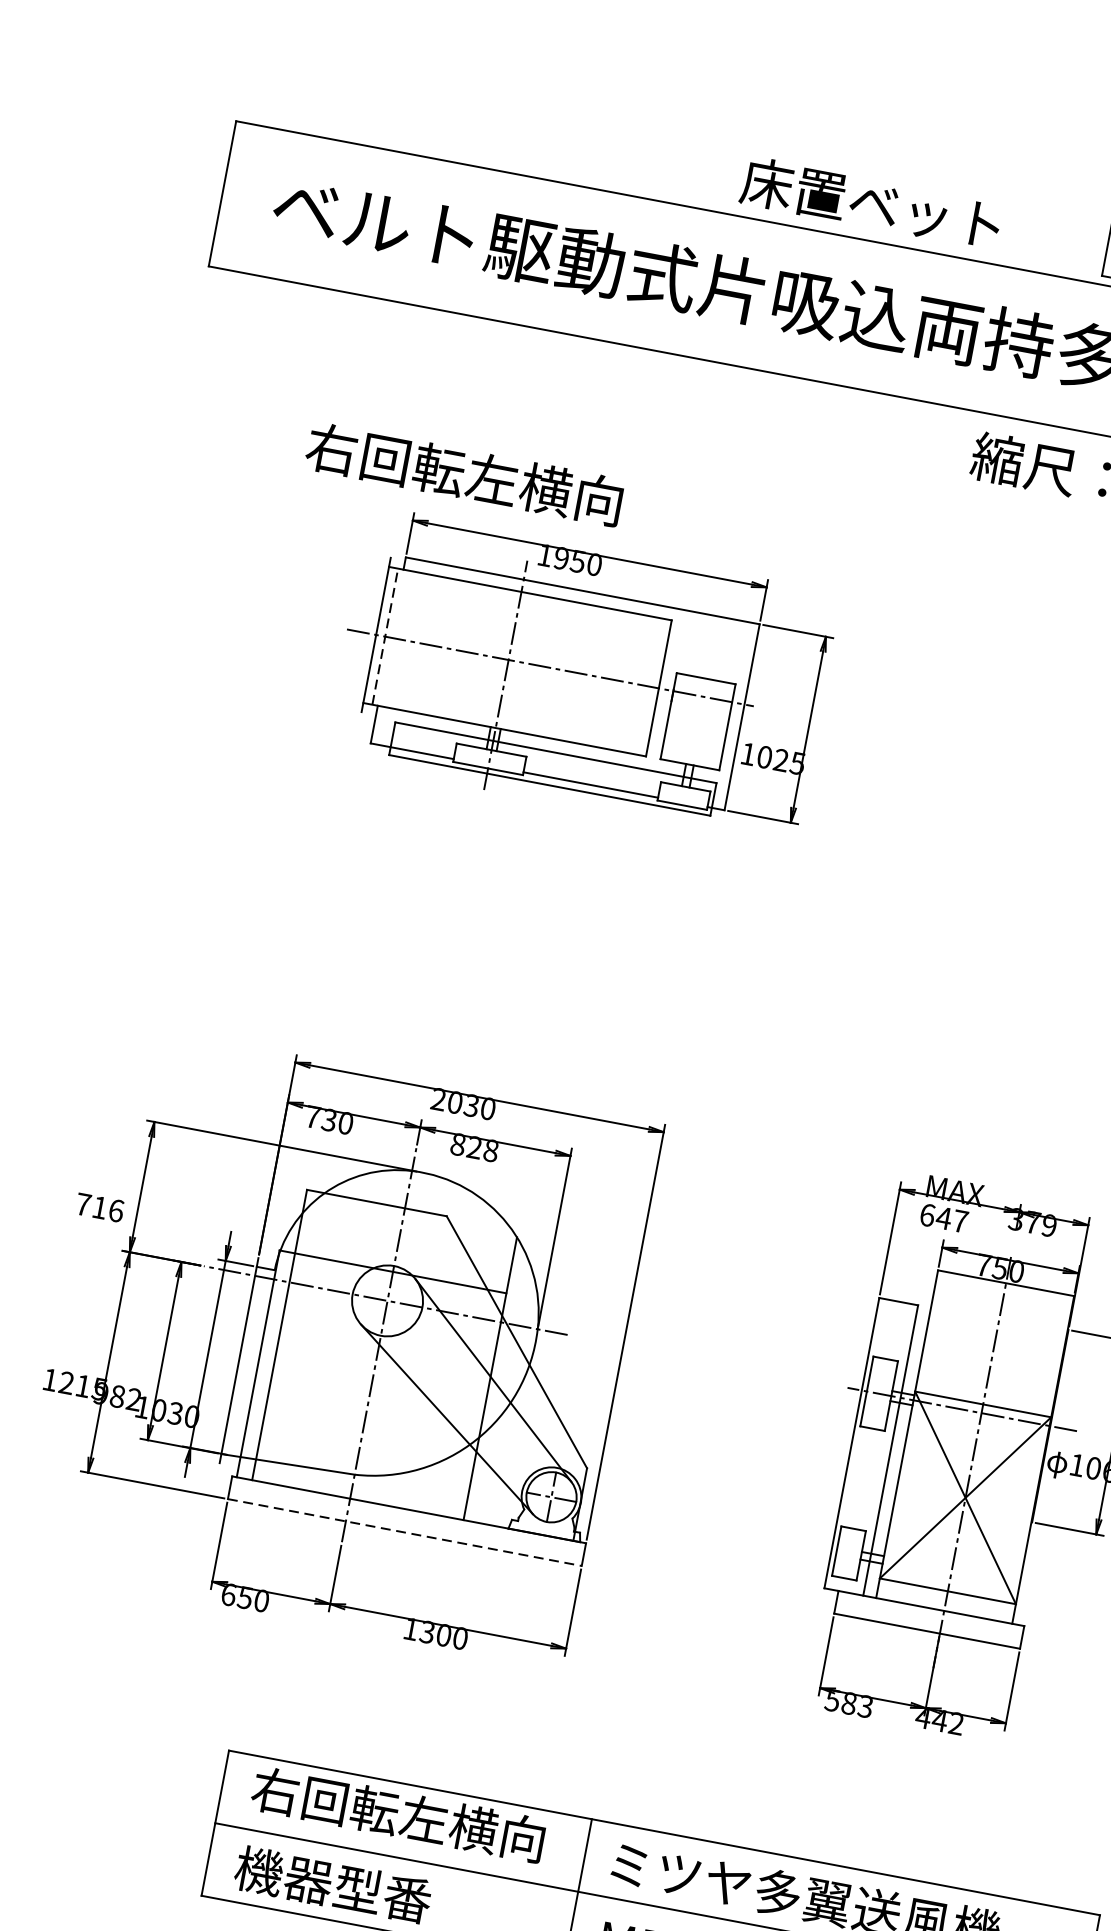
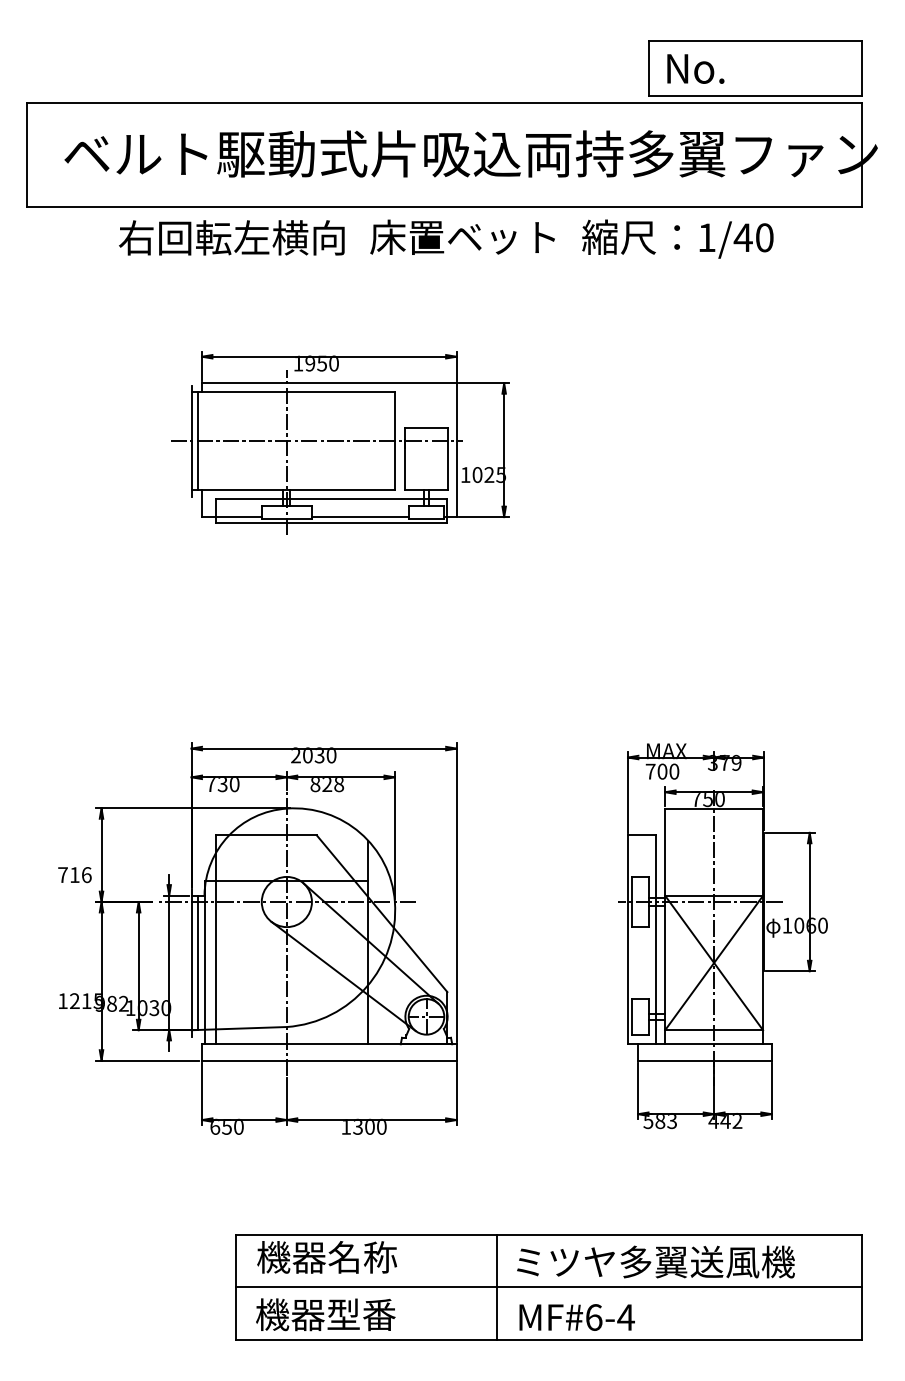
text: (871, 202) -> (462, 236), moved
text: (464, 473) -> (231, 237), moved
line: (385, 637) -> (198, 441), dashed -> solid
text: (944, 1218) -> (662, 771), 647 -> 700
line: (248, 1361) -> (198, 962), added
line: (405, 1532) -> (329, 1060), dashed -> solid
text: (397, 1814) -> (361, 1257), 右回転左横向 -> 機器名称

